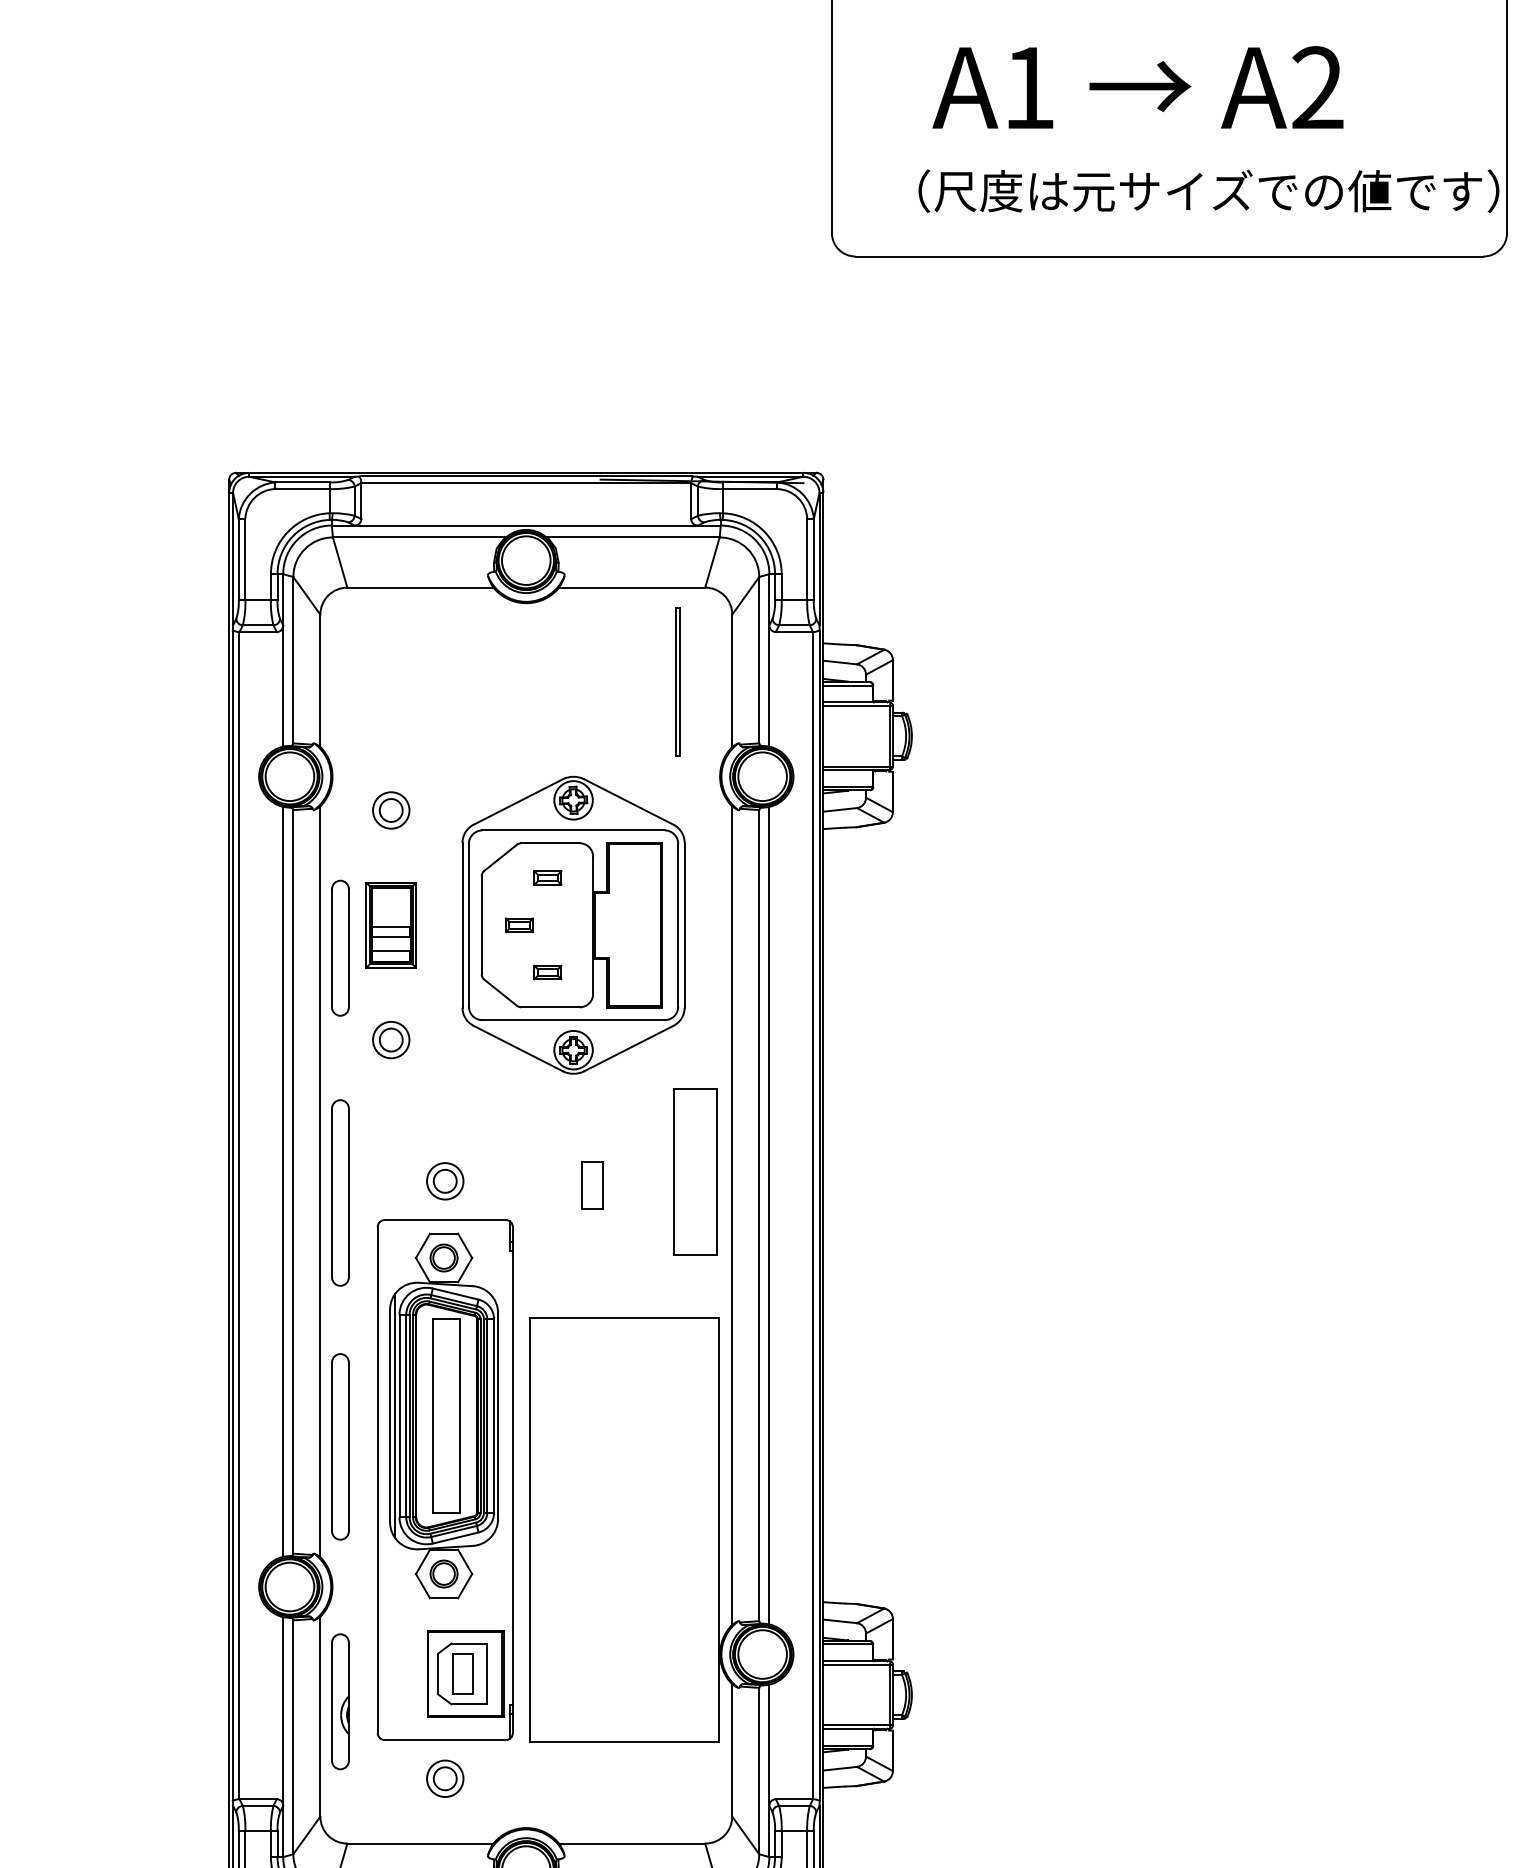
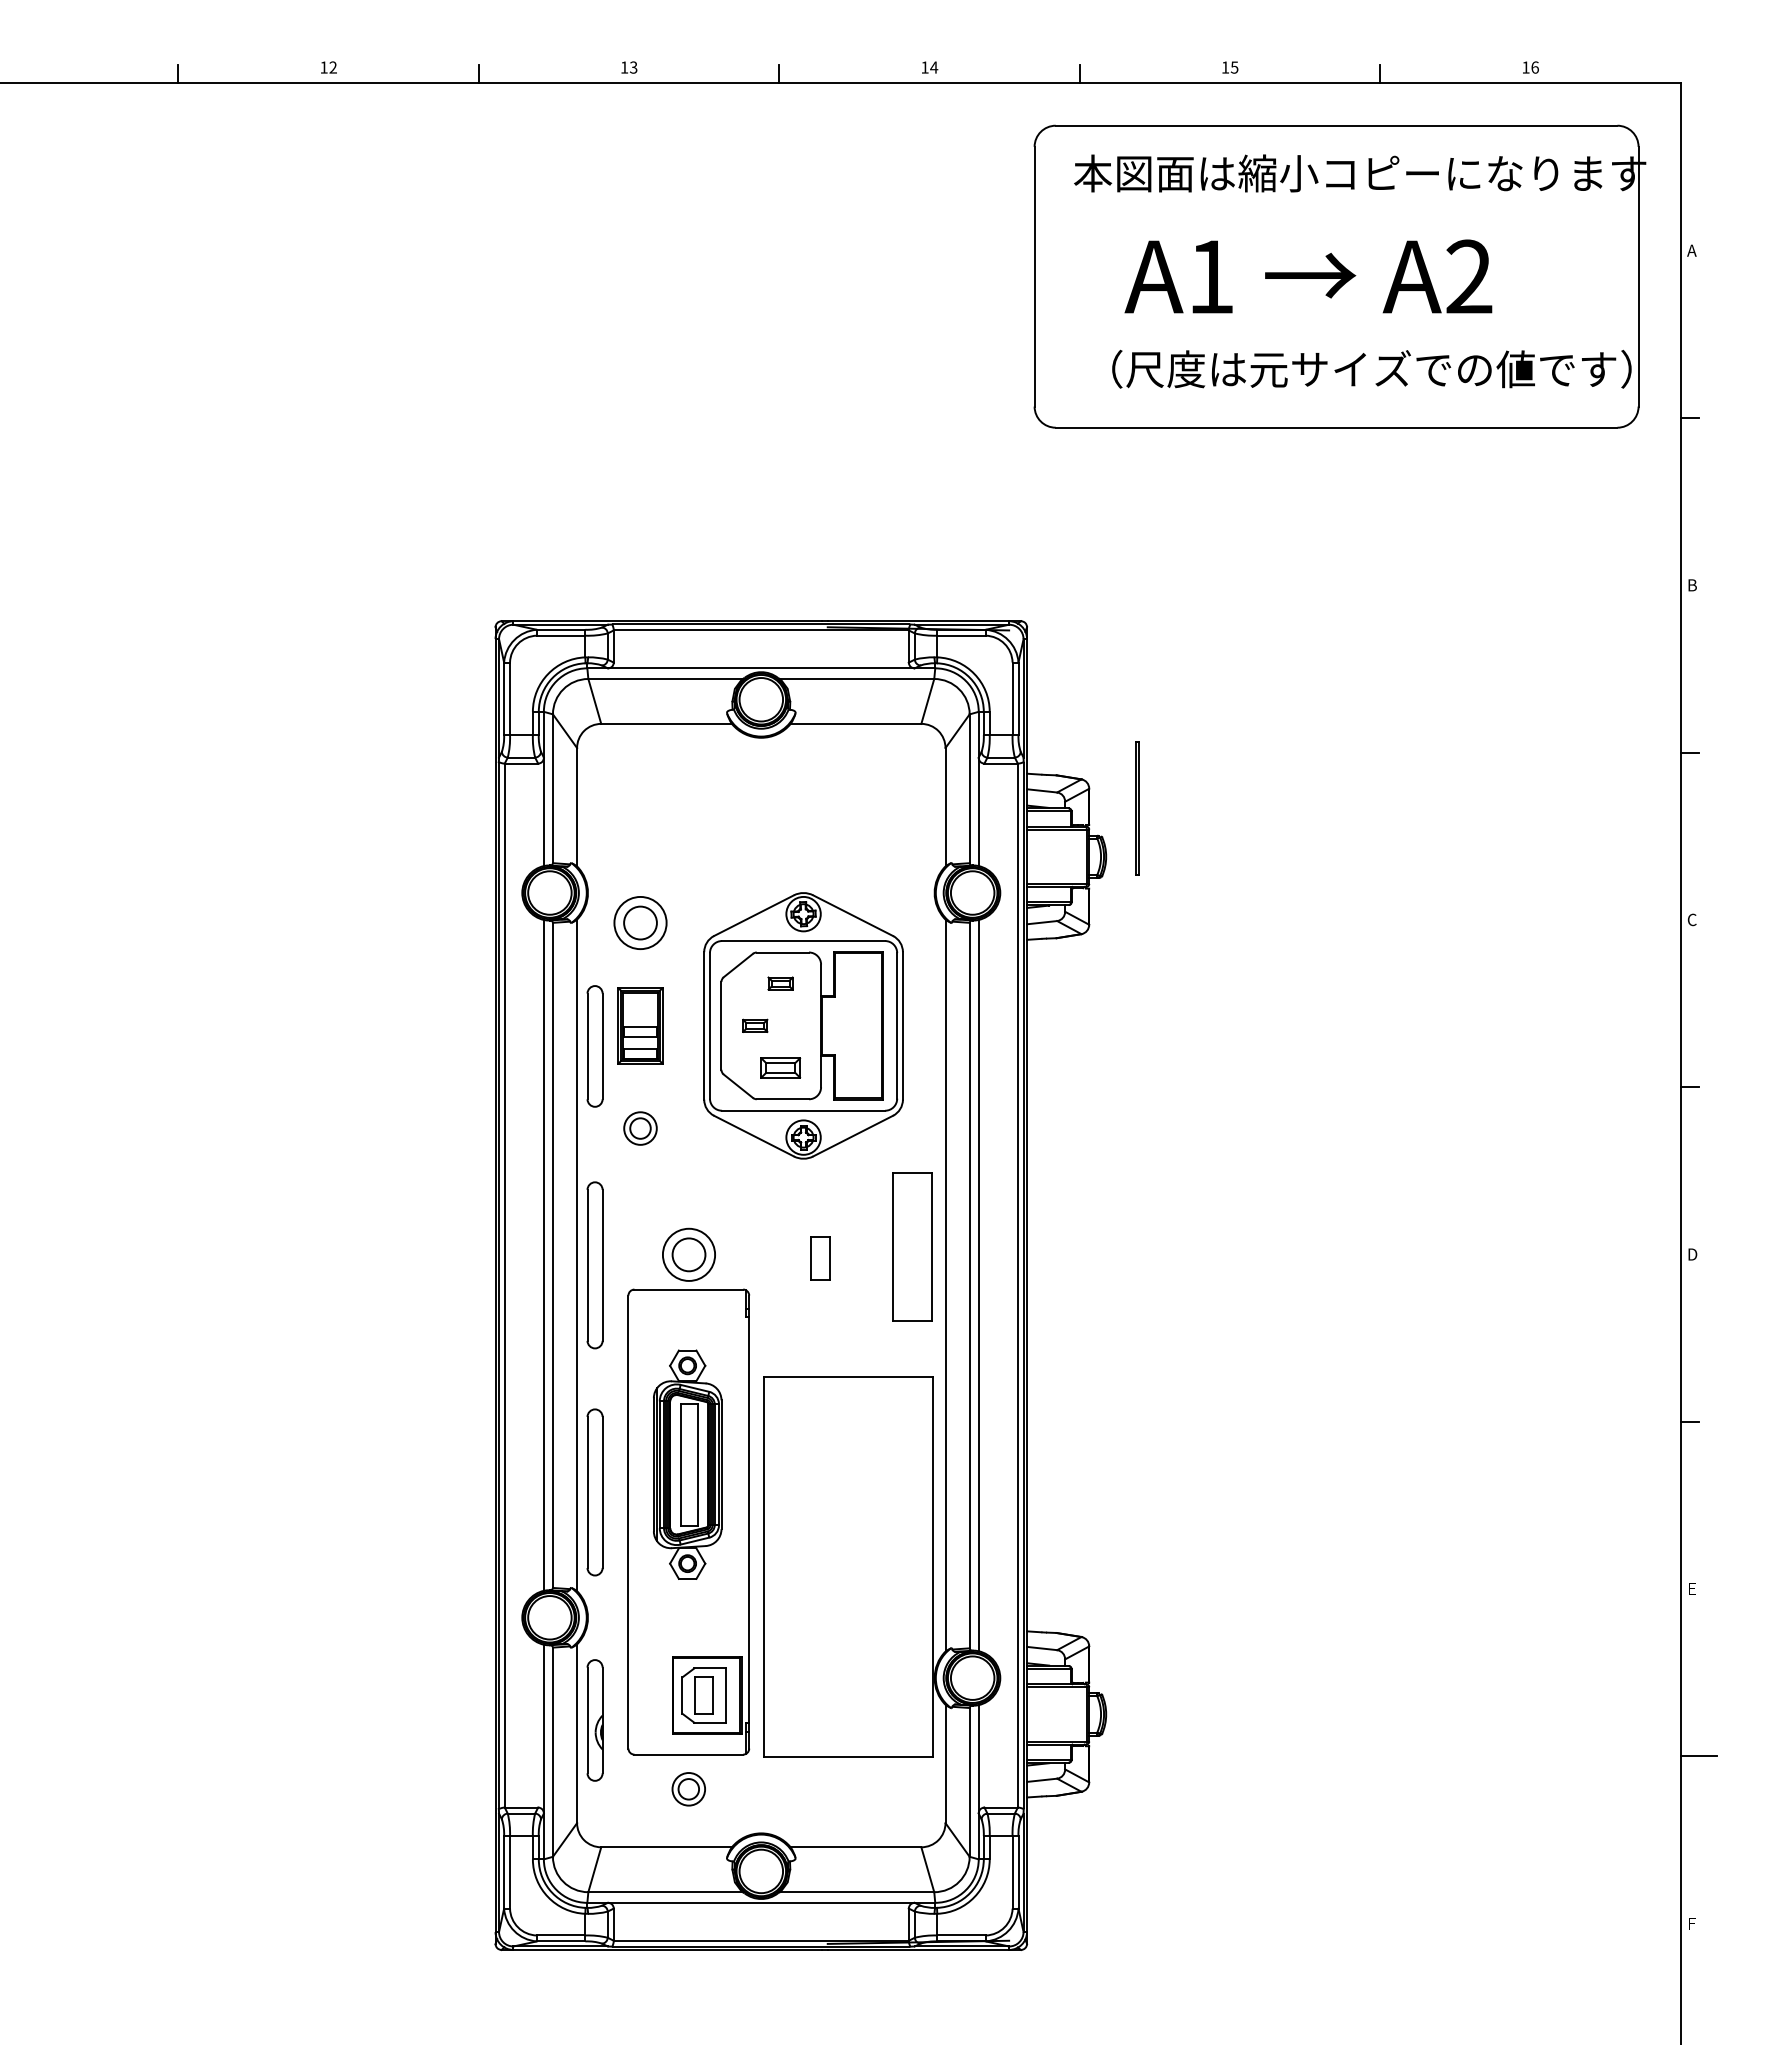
line: (676, 682) -> (1136, 808), moved
part: (391, 810) -> (640, 923), size x1.6
part: (547, 972) -> (780, 1068), size x1.6
part: (444, 1180) -> (688, 1254), size x1.6
part: (443, 1415) -> (687, 1464), size x0.7

